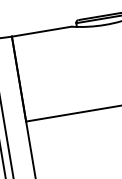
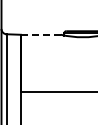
line: (40, 31) -> (40, 34), solid -> dashed

